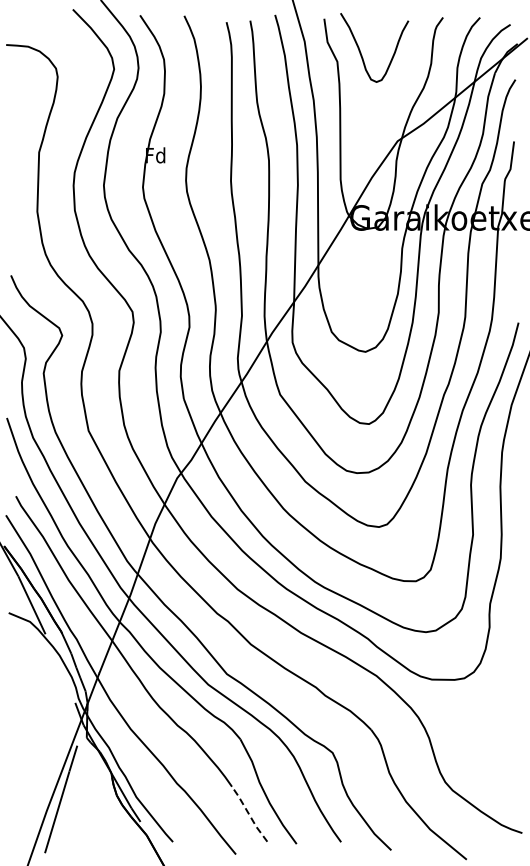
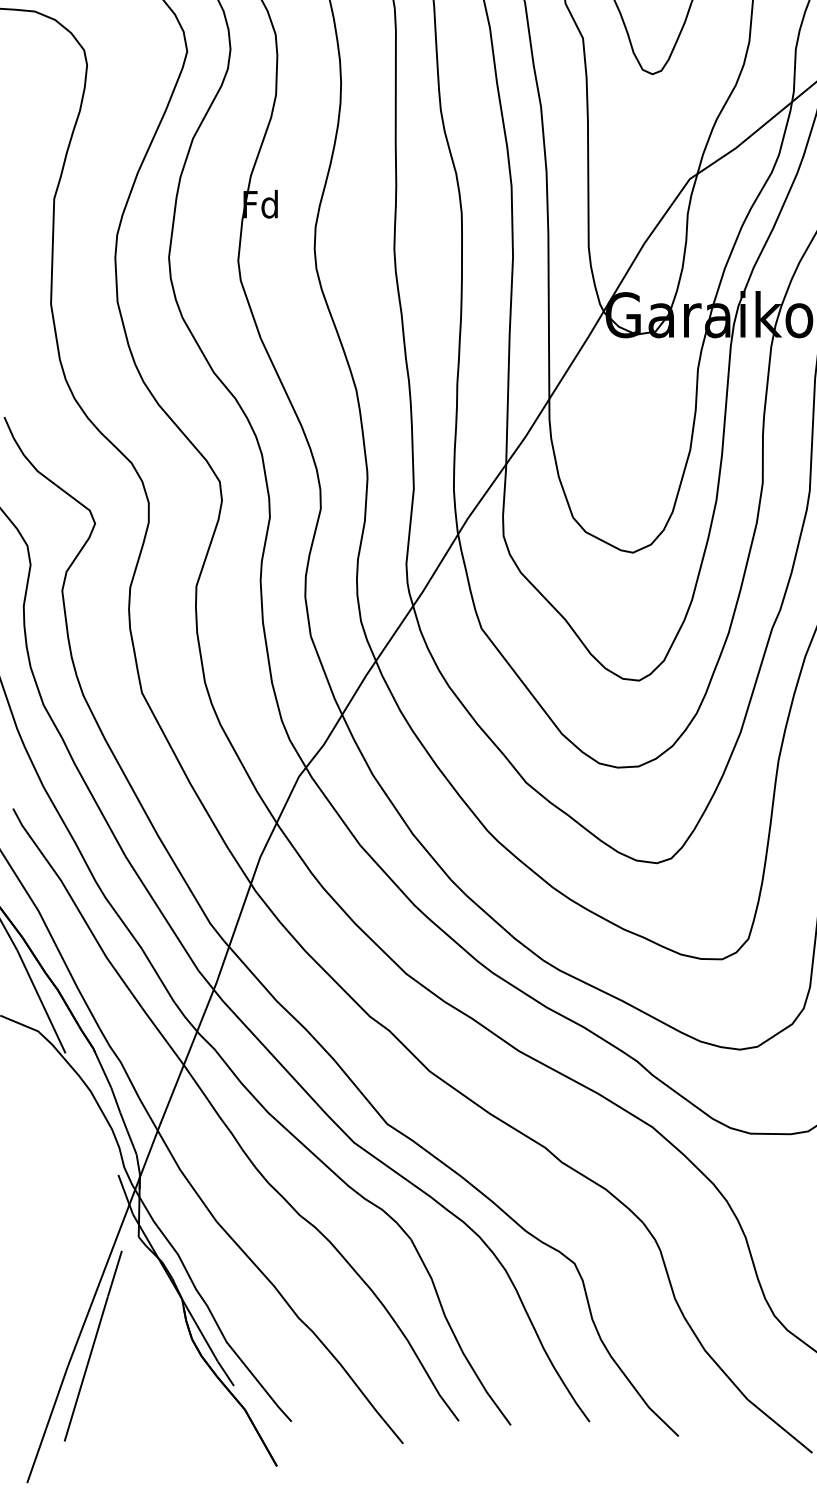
line: (249, 814) -> (427, 1372), dashed -> solid

